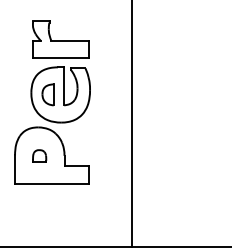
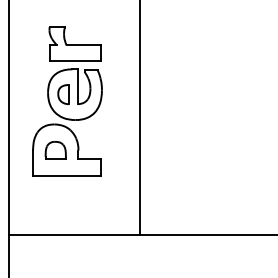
part: (39, 155) -> (55, 150), size x1.67

